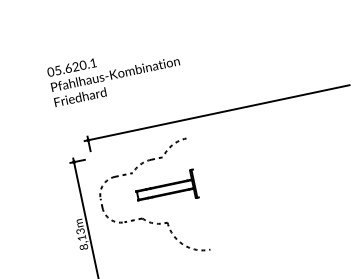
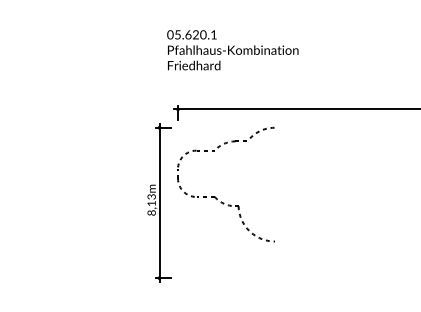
text: (114, 74) -> (232, 50), moved
part: (165, 189) -> (243, 173), removed

